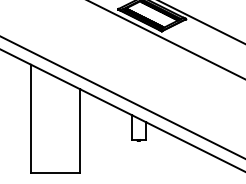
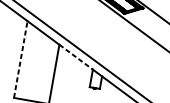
line: (106, 102) -> (76, 57), solid -> dashed
line: (30, 118) -> (20, 59), solid -> dashed

